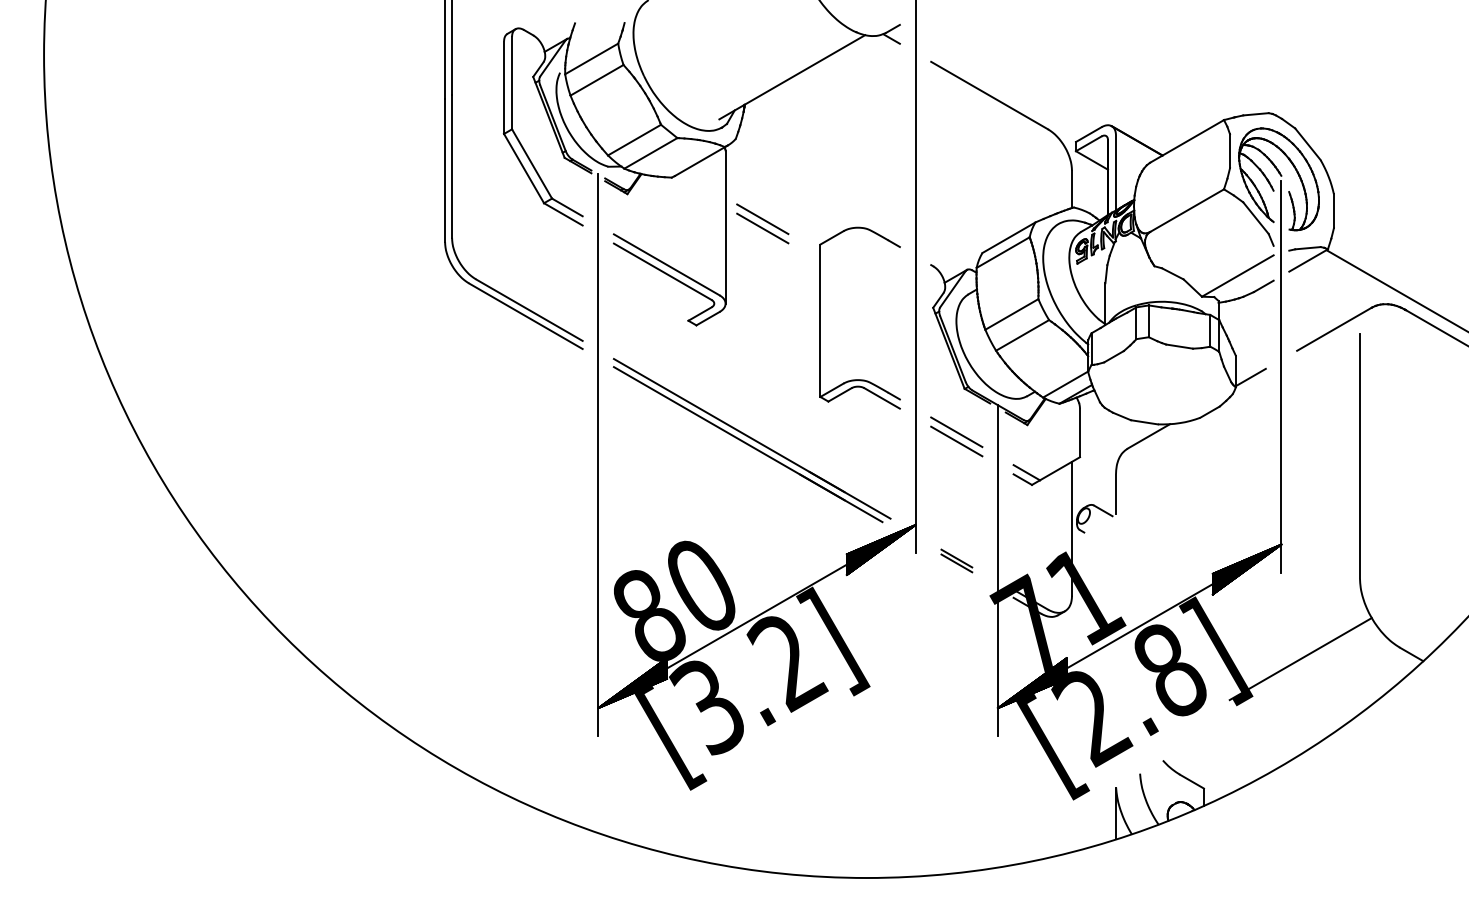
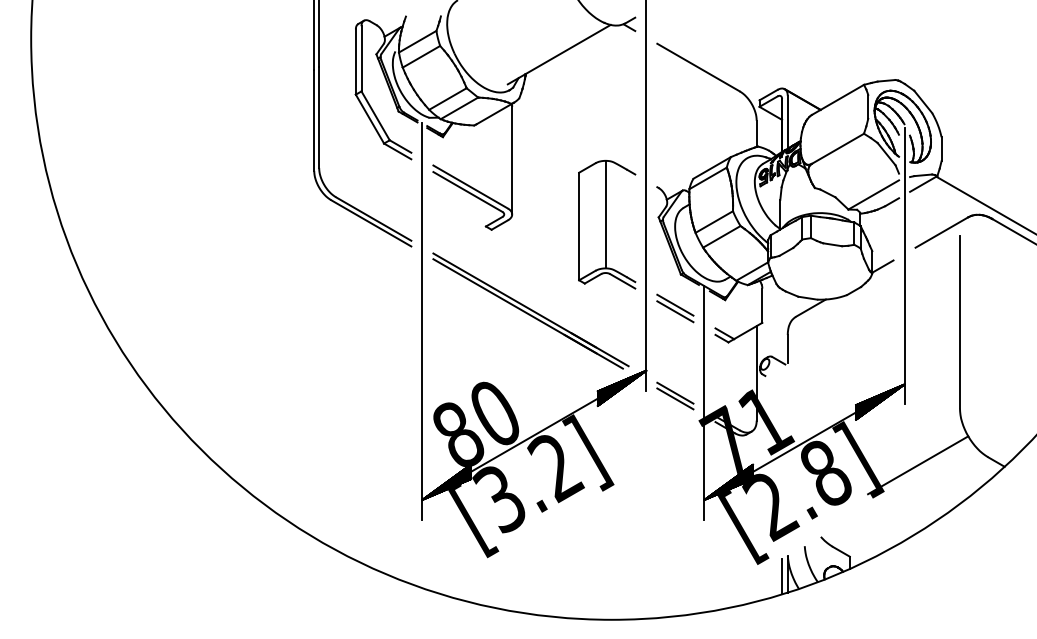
part: (762, 223) -> (538, 157), removed
line: (858, 303) -> (606, 214), added
part: (956, 560) -> (675, 395), size x1.67
line: (1108, 816) -> (782, 576), added

